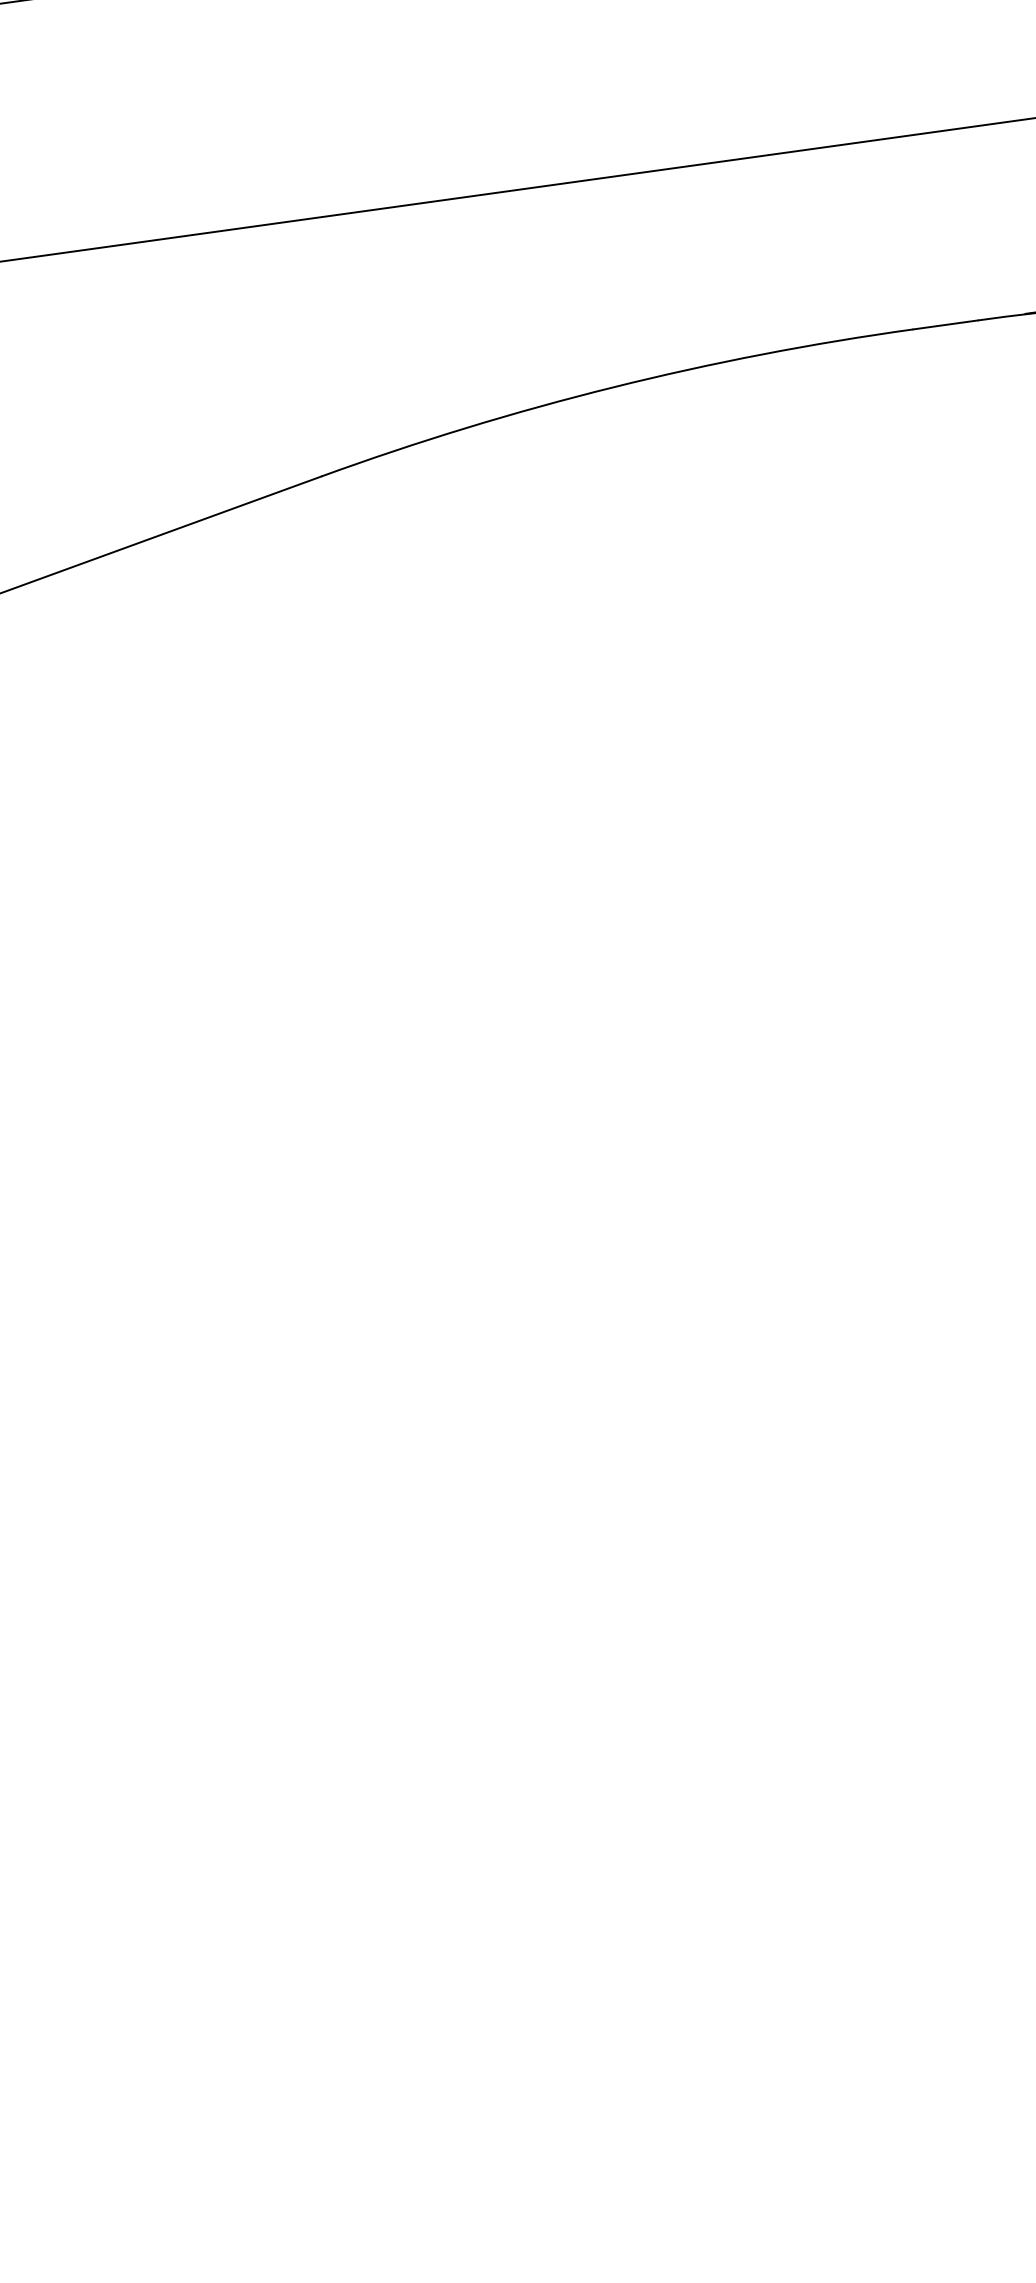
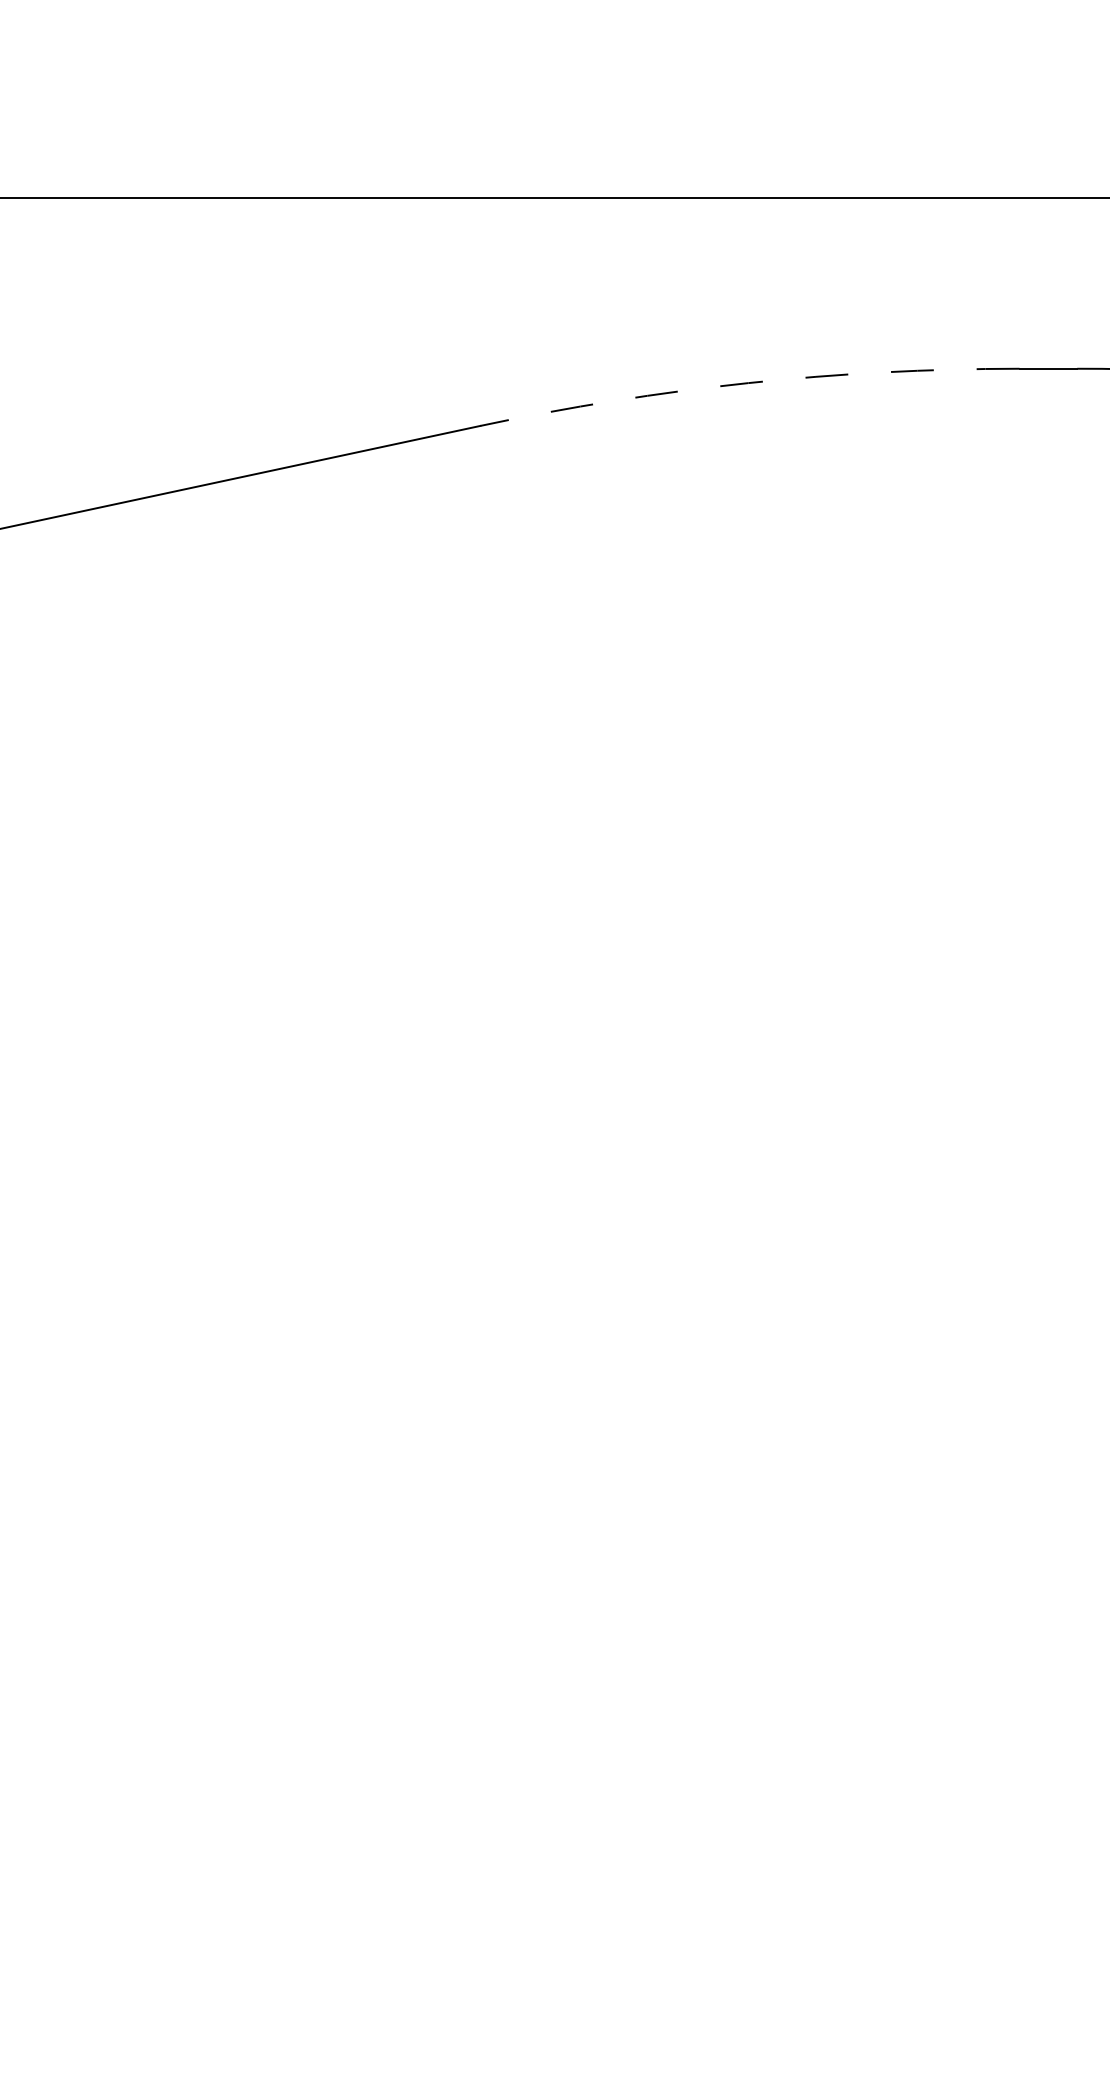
arc: (613, 387) -> (748, 383), solid -> dashed

